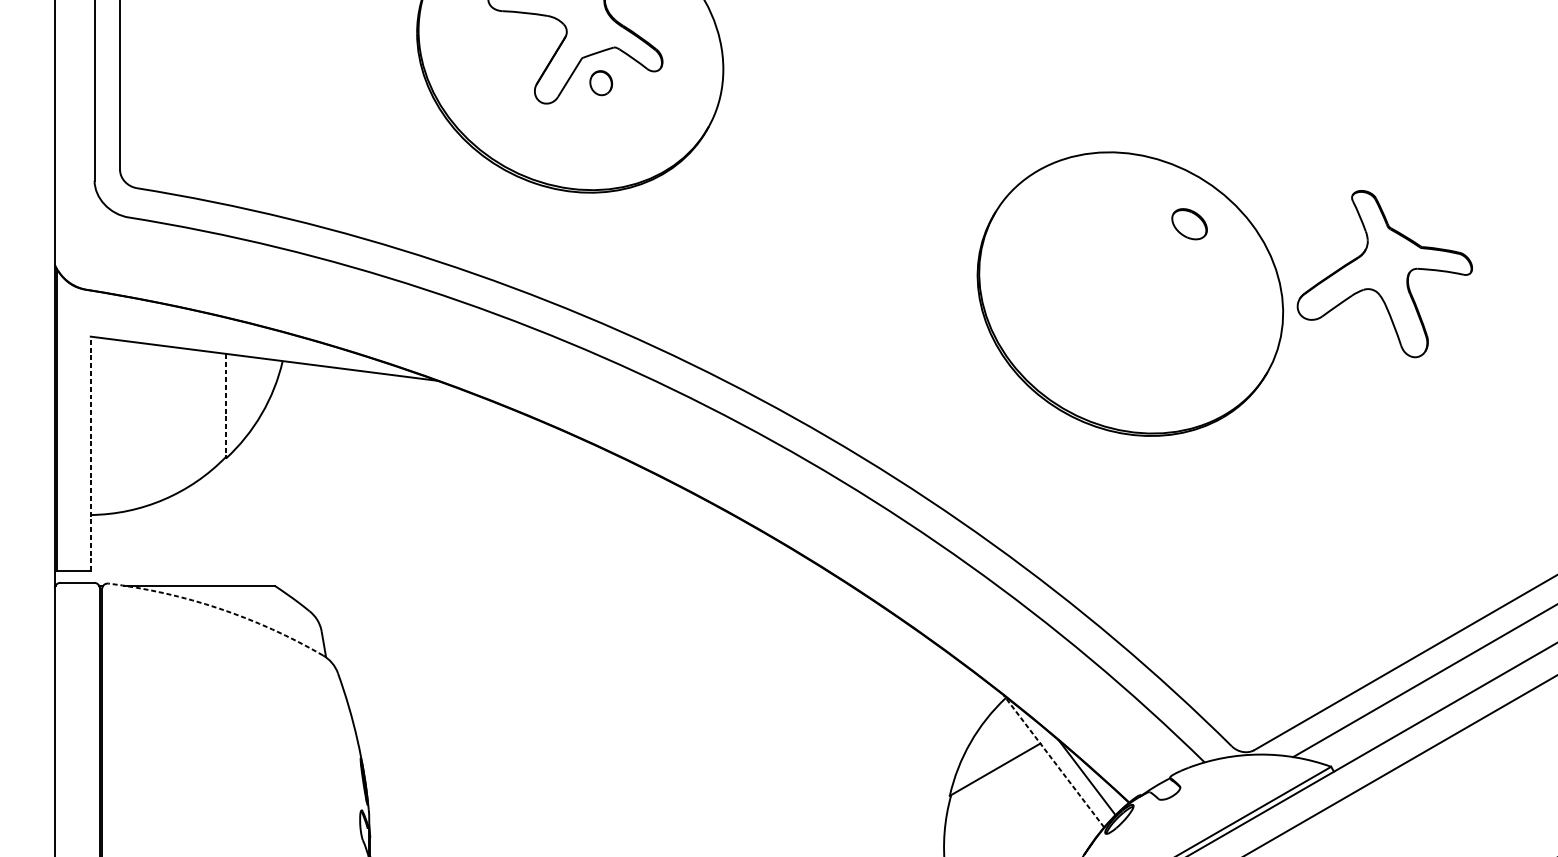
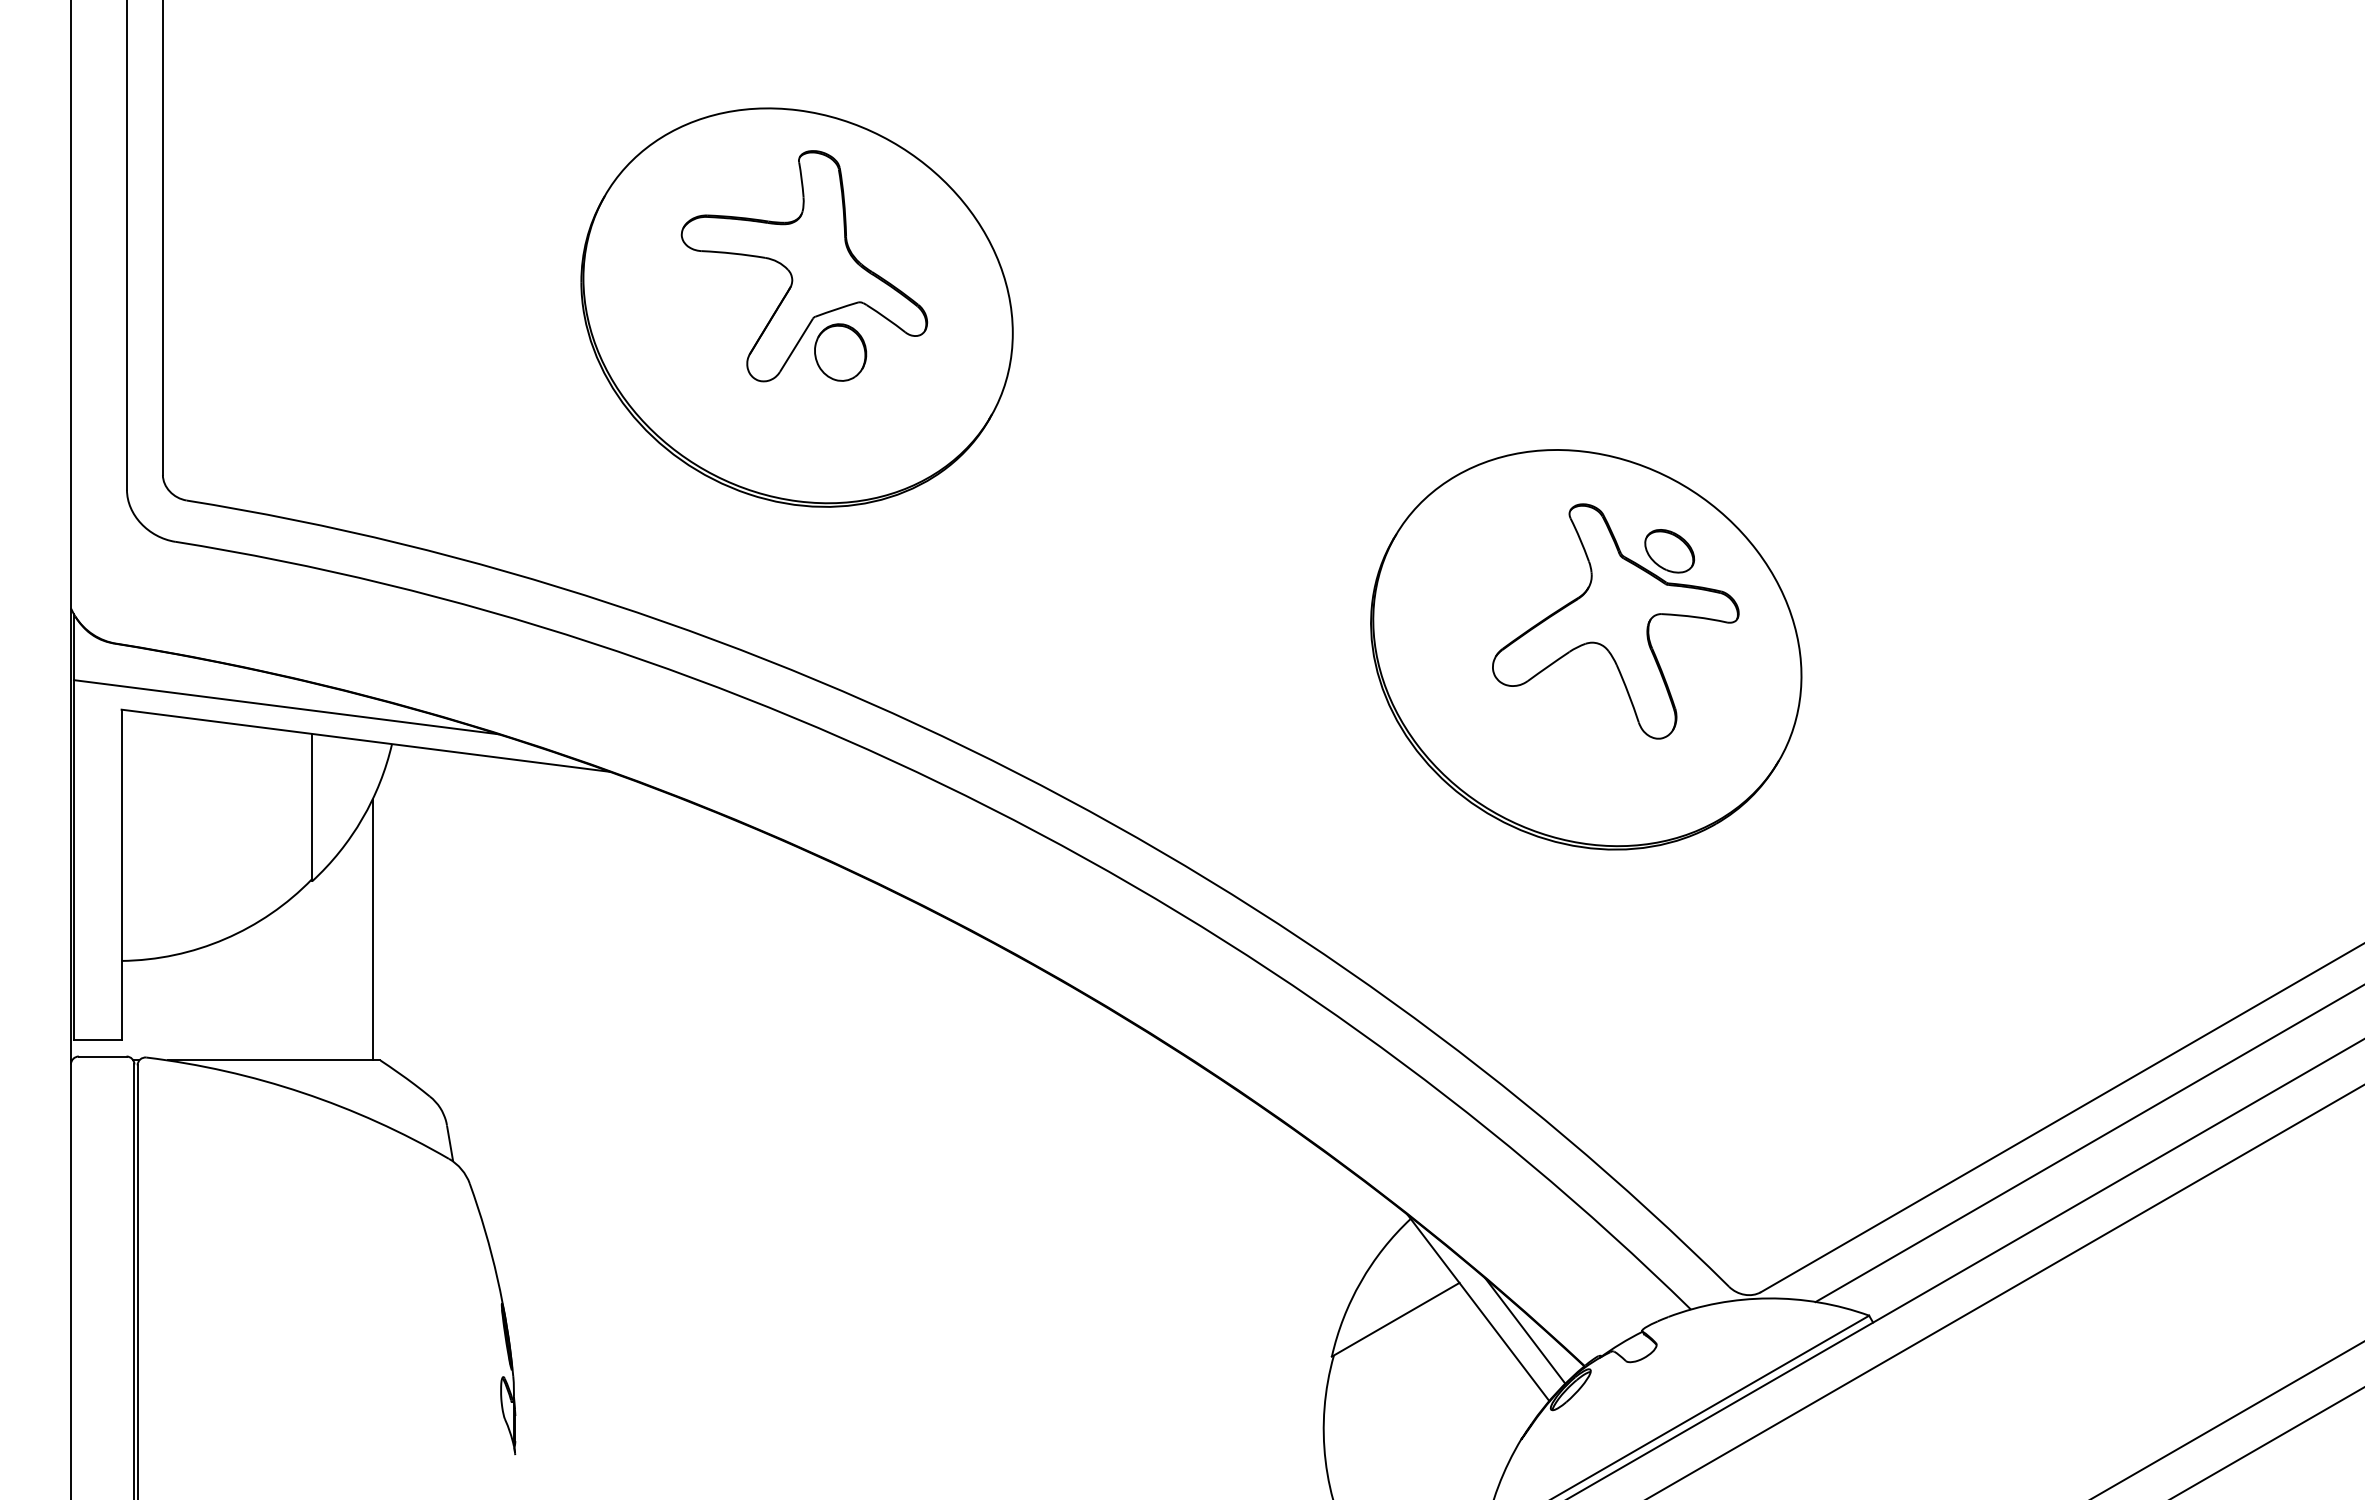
part: (601, 83) -> (840, 352), size x1.67
part: (1384, 274) -> (1615, 621), moved
line: (207, 335) -> (285, 707), added
line: (226, 406) -> (312, 807), dashed -> solid
line: (90, 453) -> (121, 874), dashed -> solid
line: (268, 492) -> (372, 929), added
arc: (219, 608) -> (302, 1092), dashed -> solid
line: (1053, 761) -> (1478, 1308), dashed -> solid

